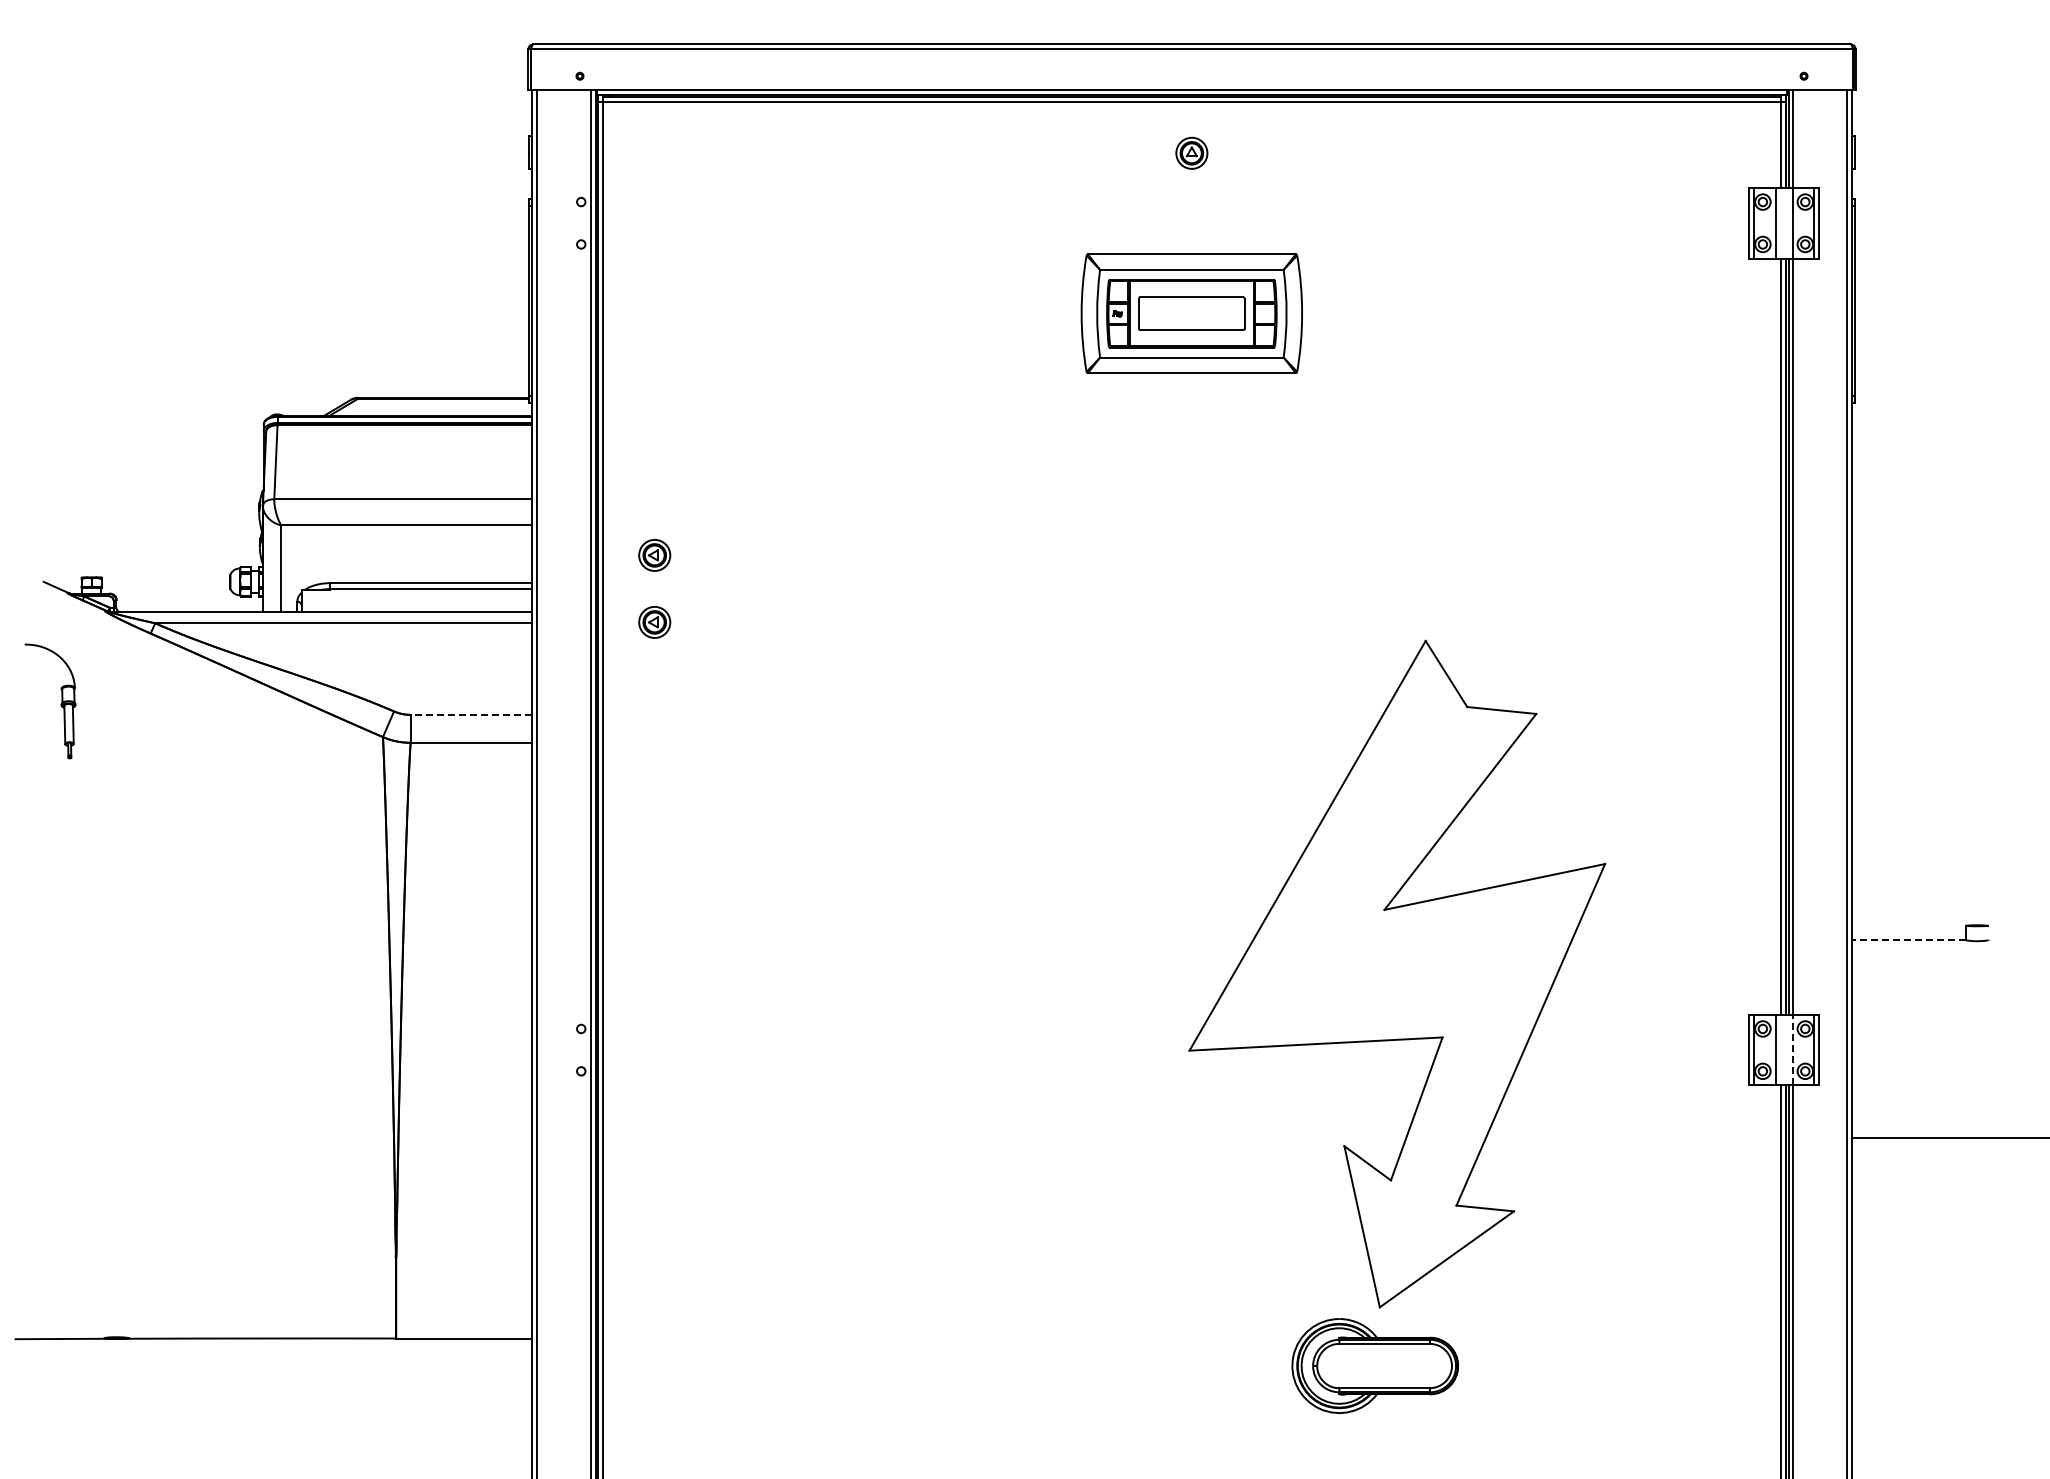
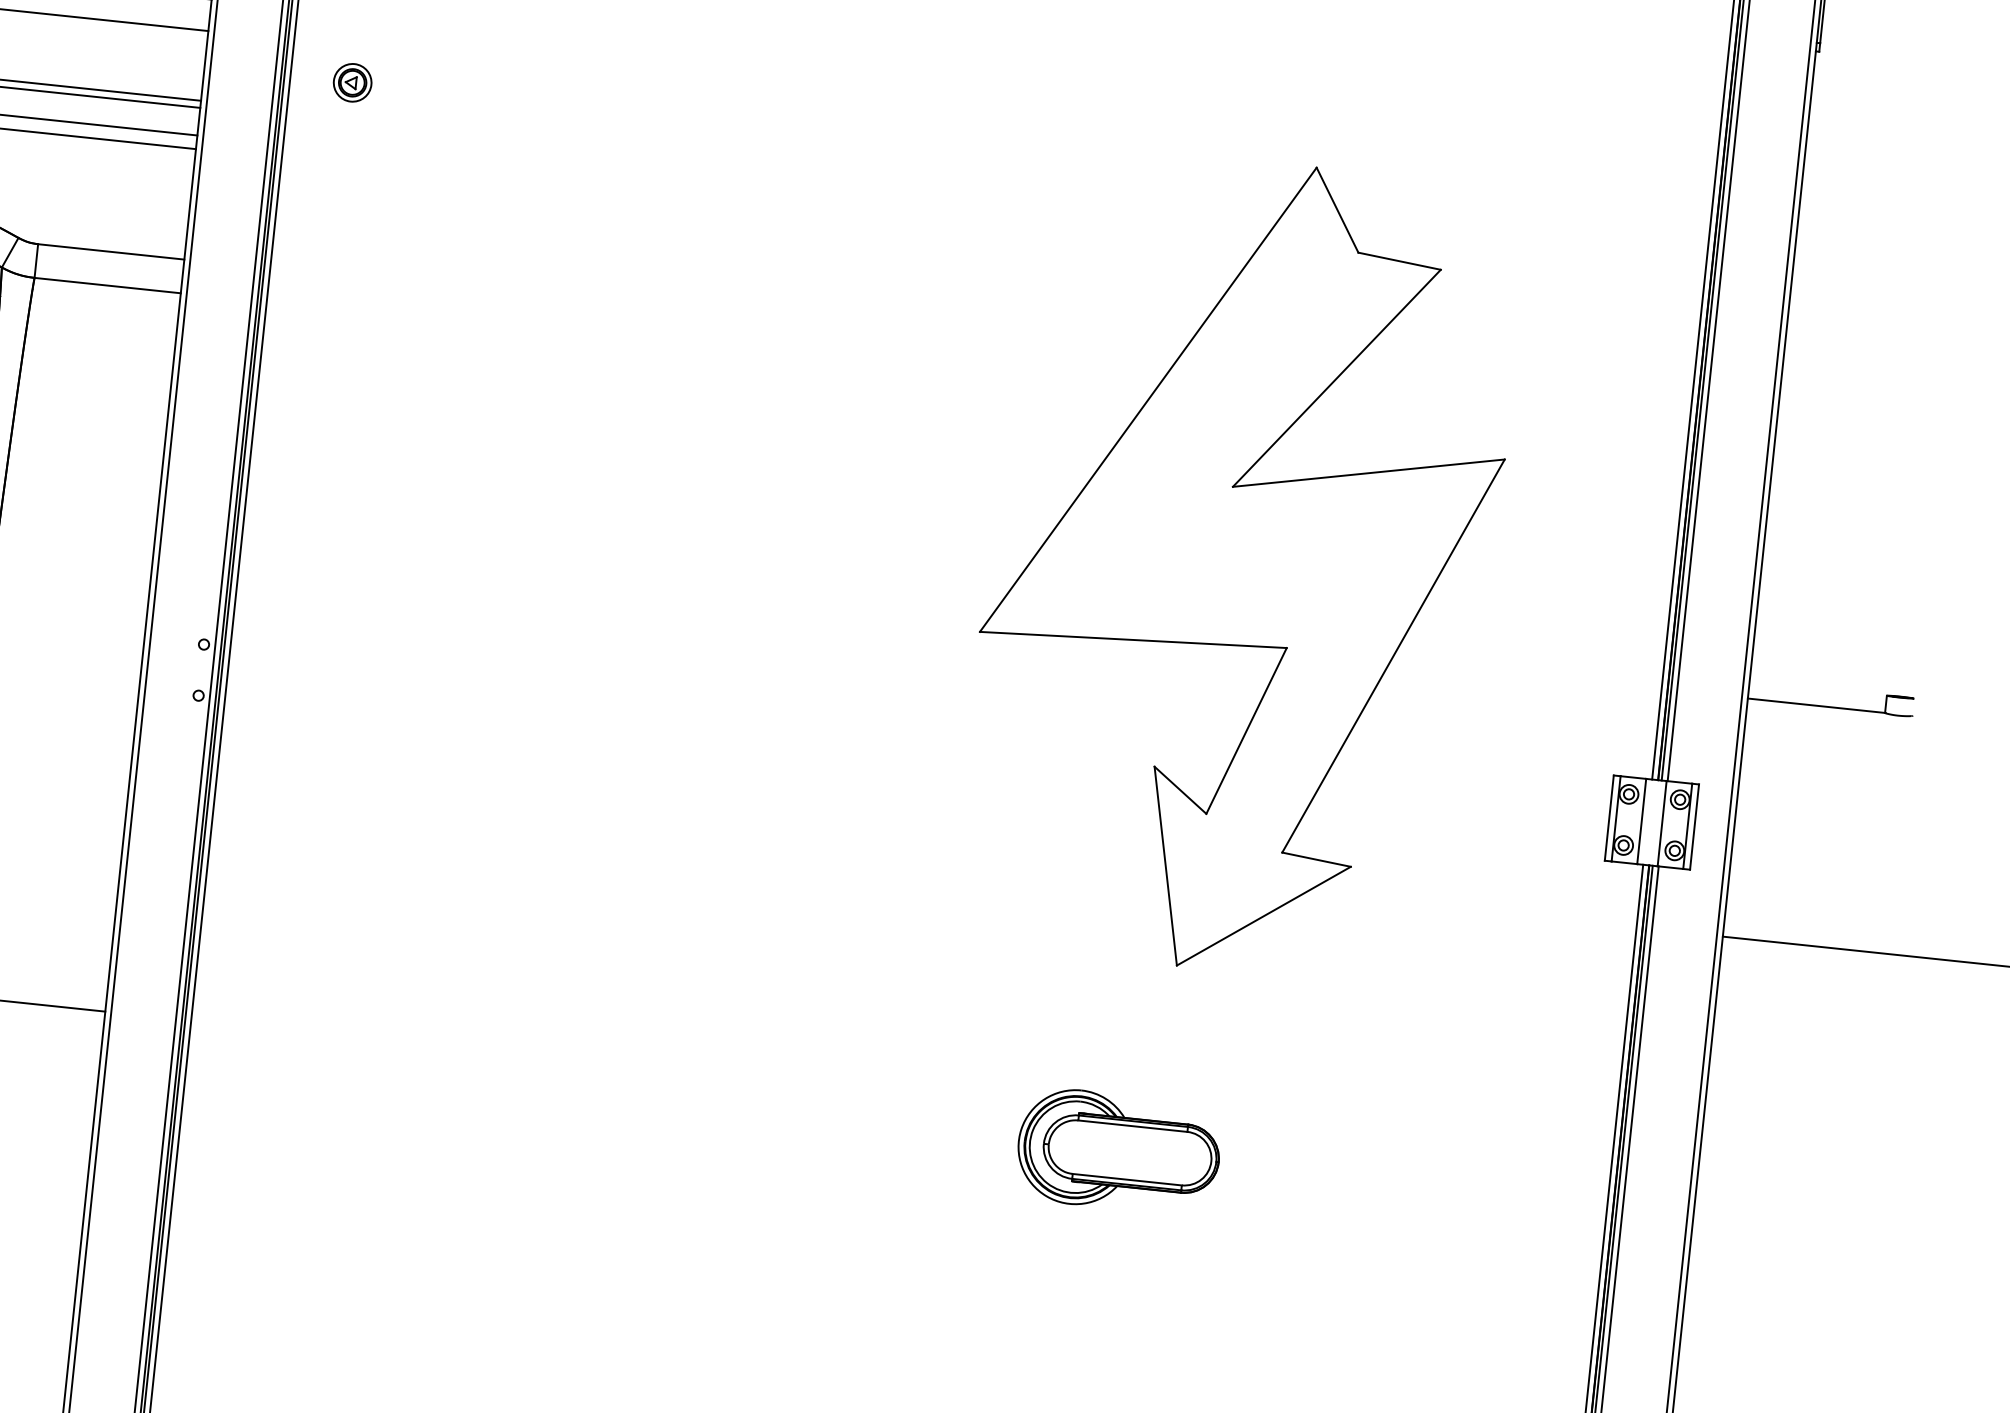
part: (654, 622) -> (343, 163), removed
line: (471, 714) -> (111, 251), dashed -> solid
line: (1908, 940) -> (1815, 706), dashed -> solid
part: (1397, 973) -> (1240, 565), moved
line: (1792, 1049) -> (1662, 822), dashed -> solid

